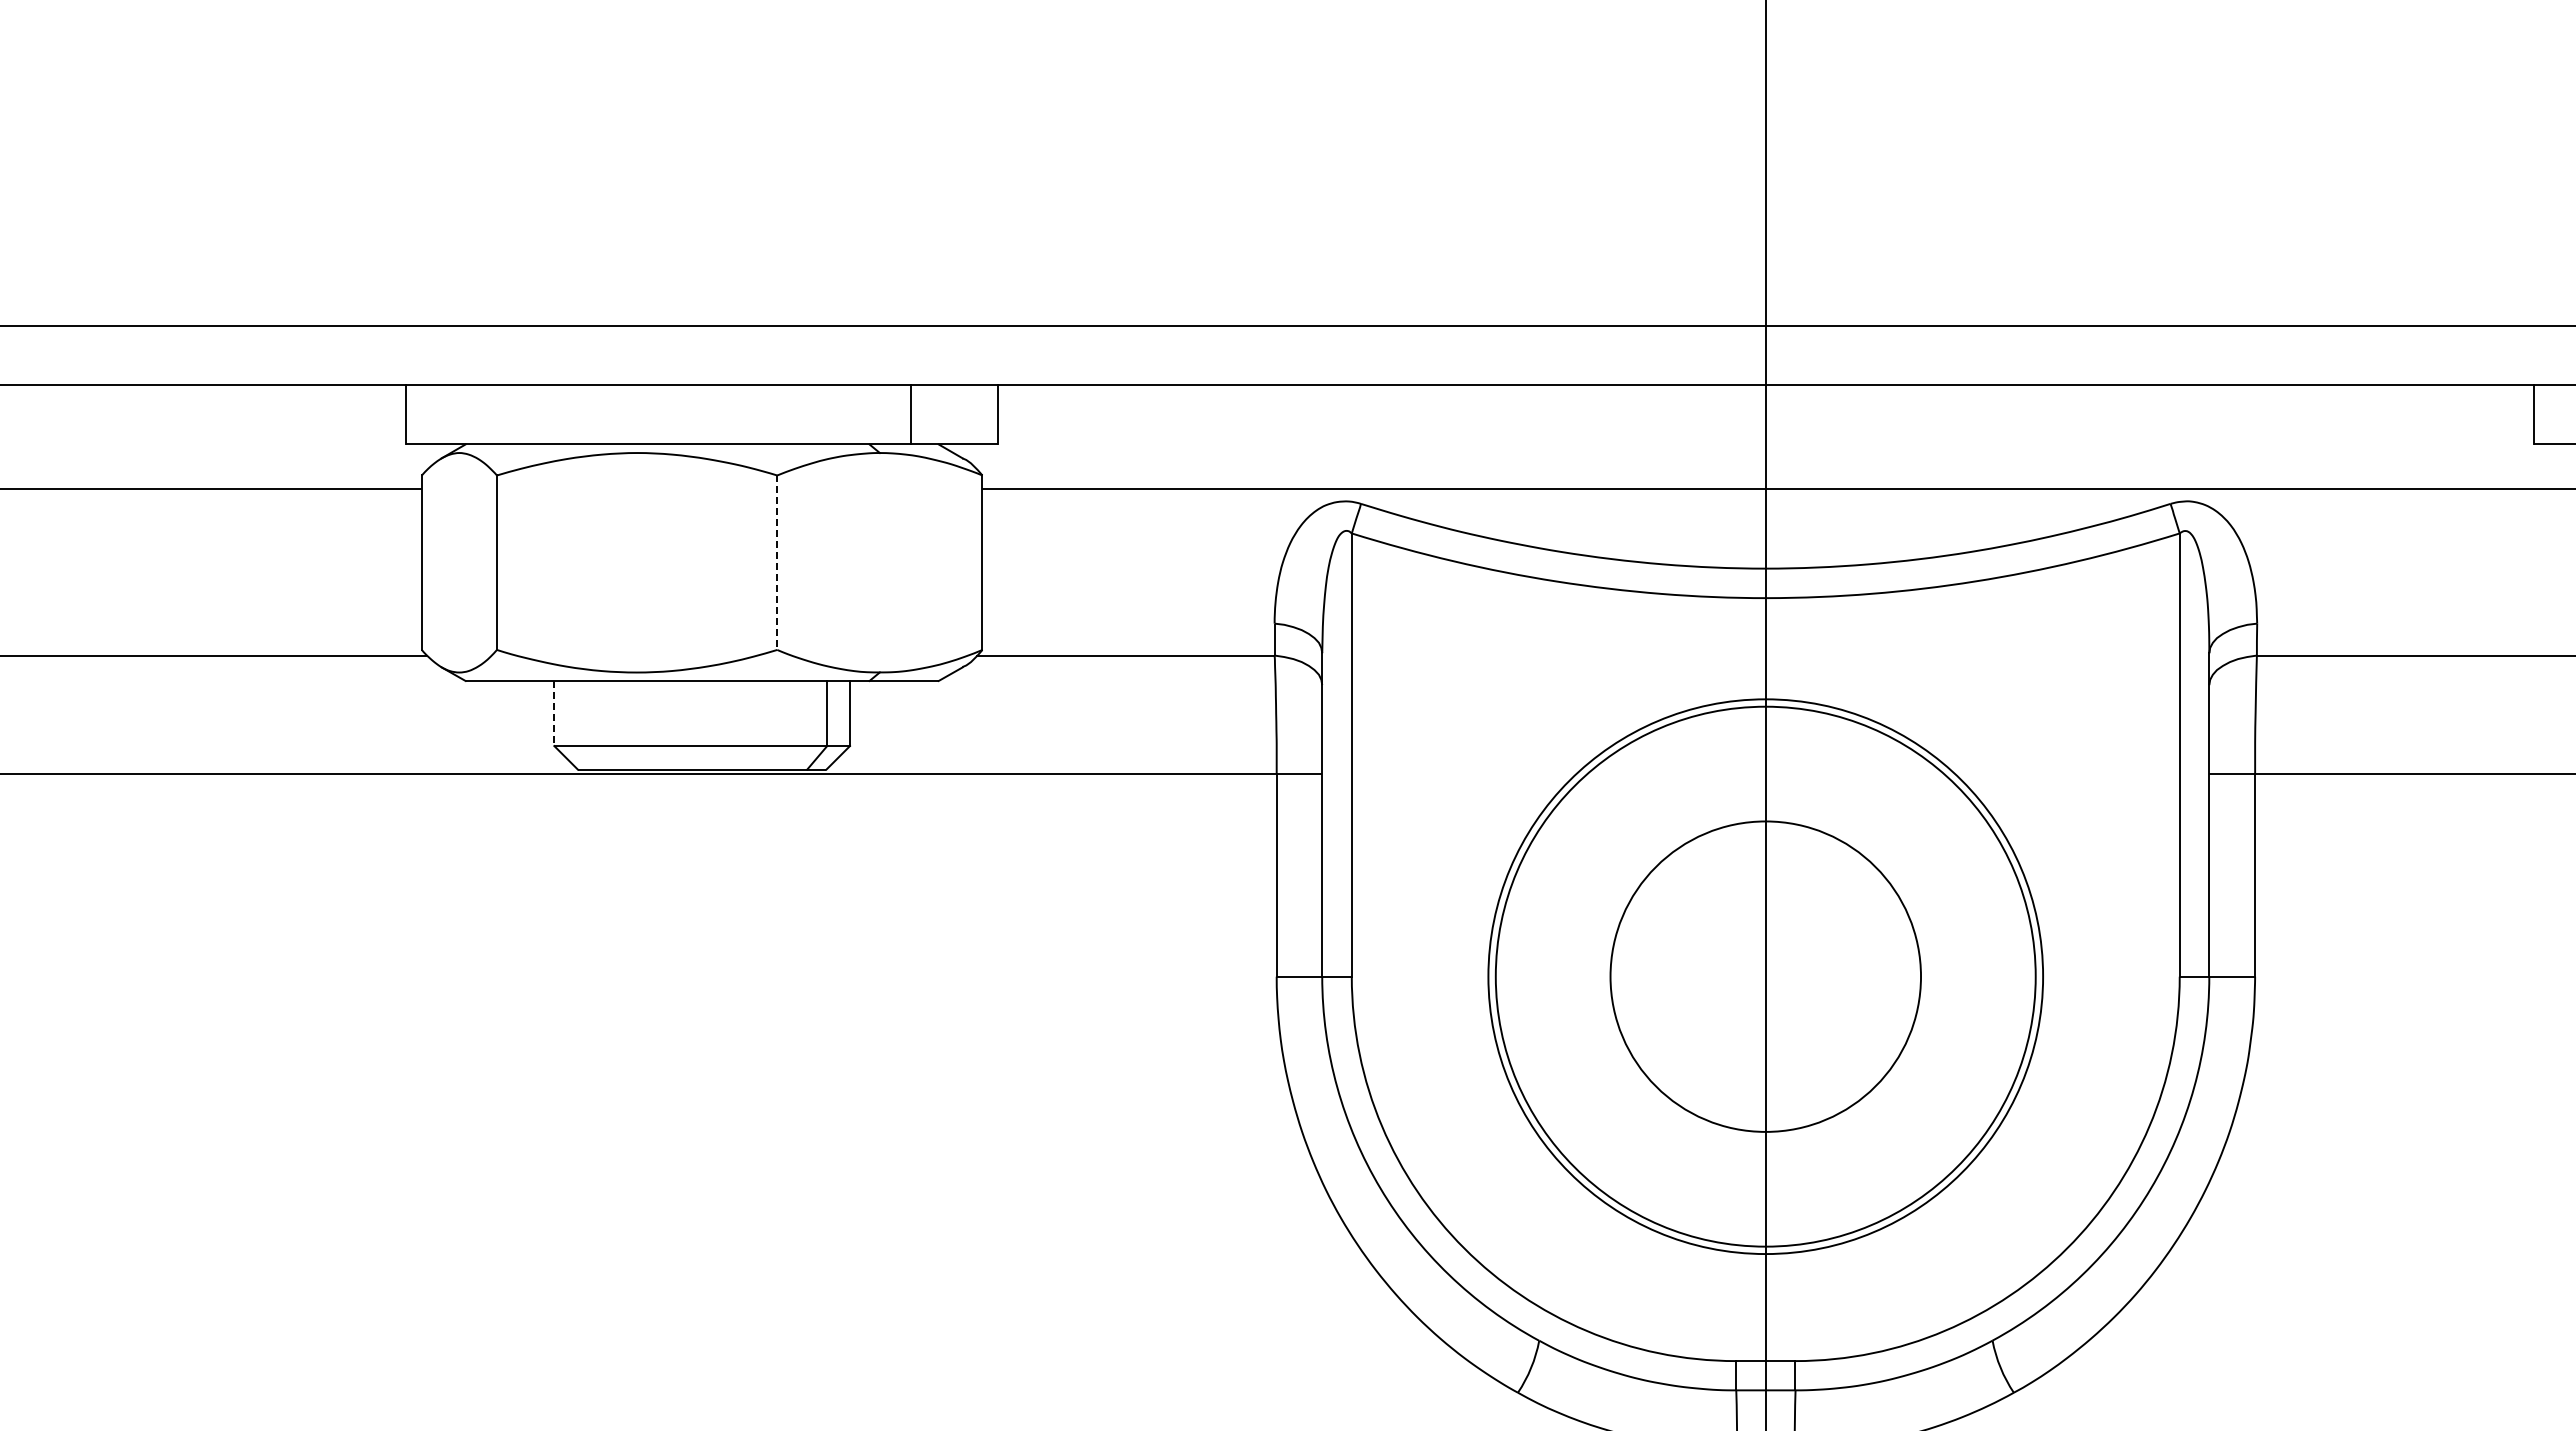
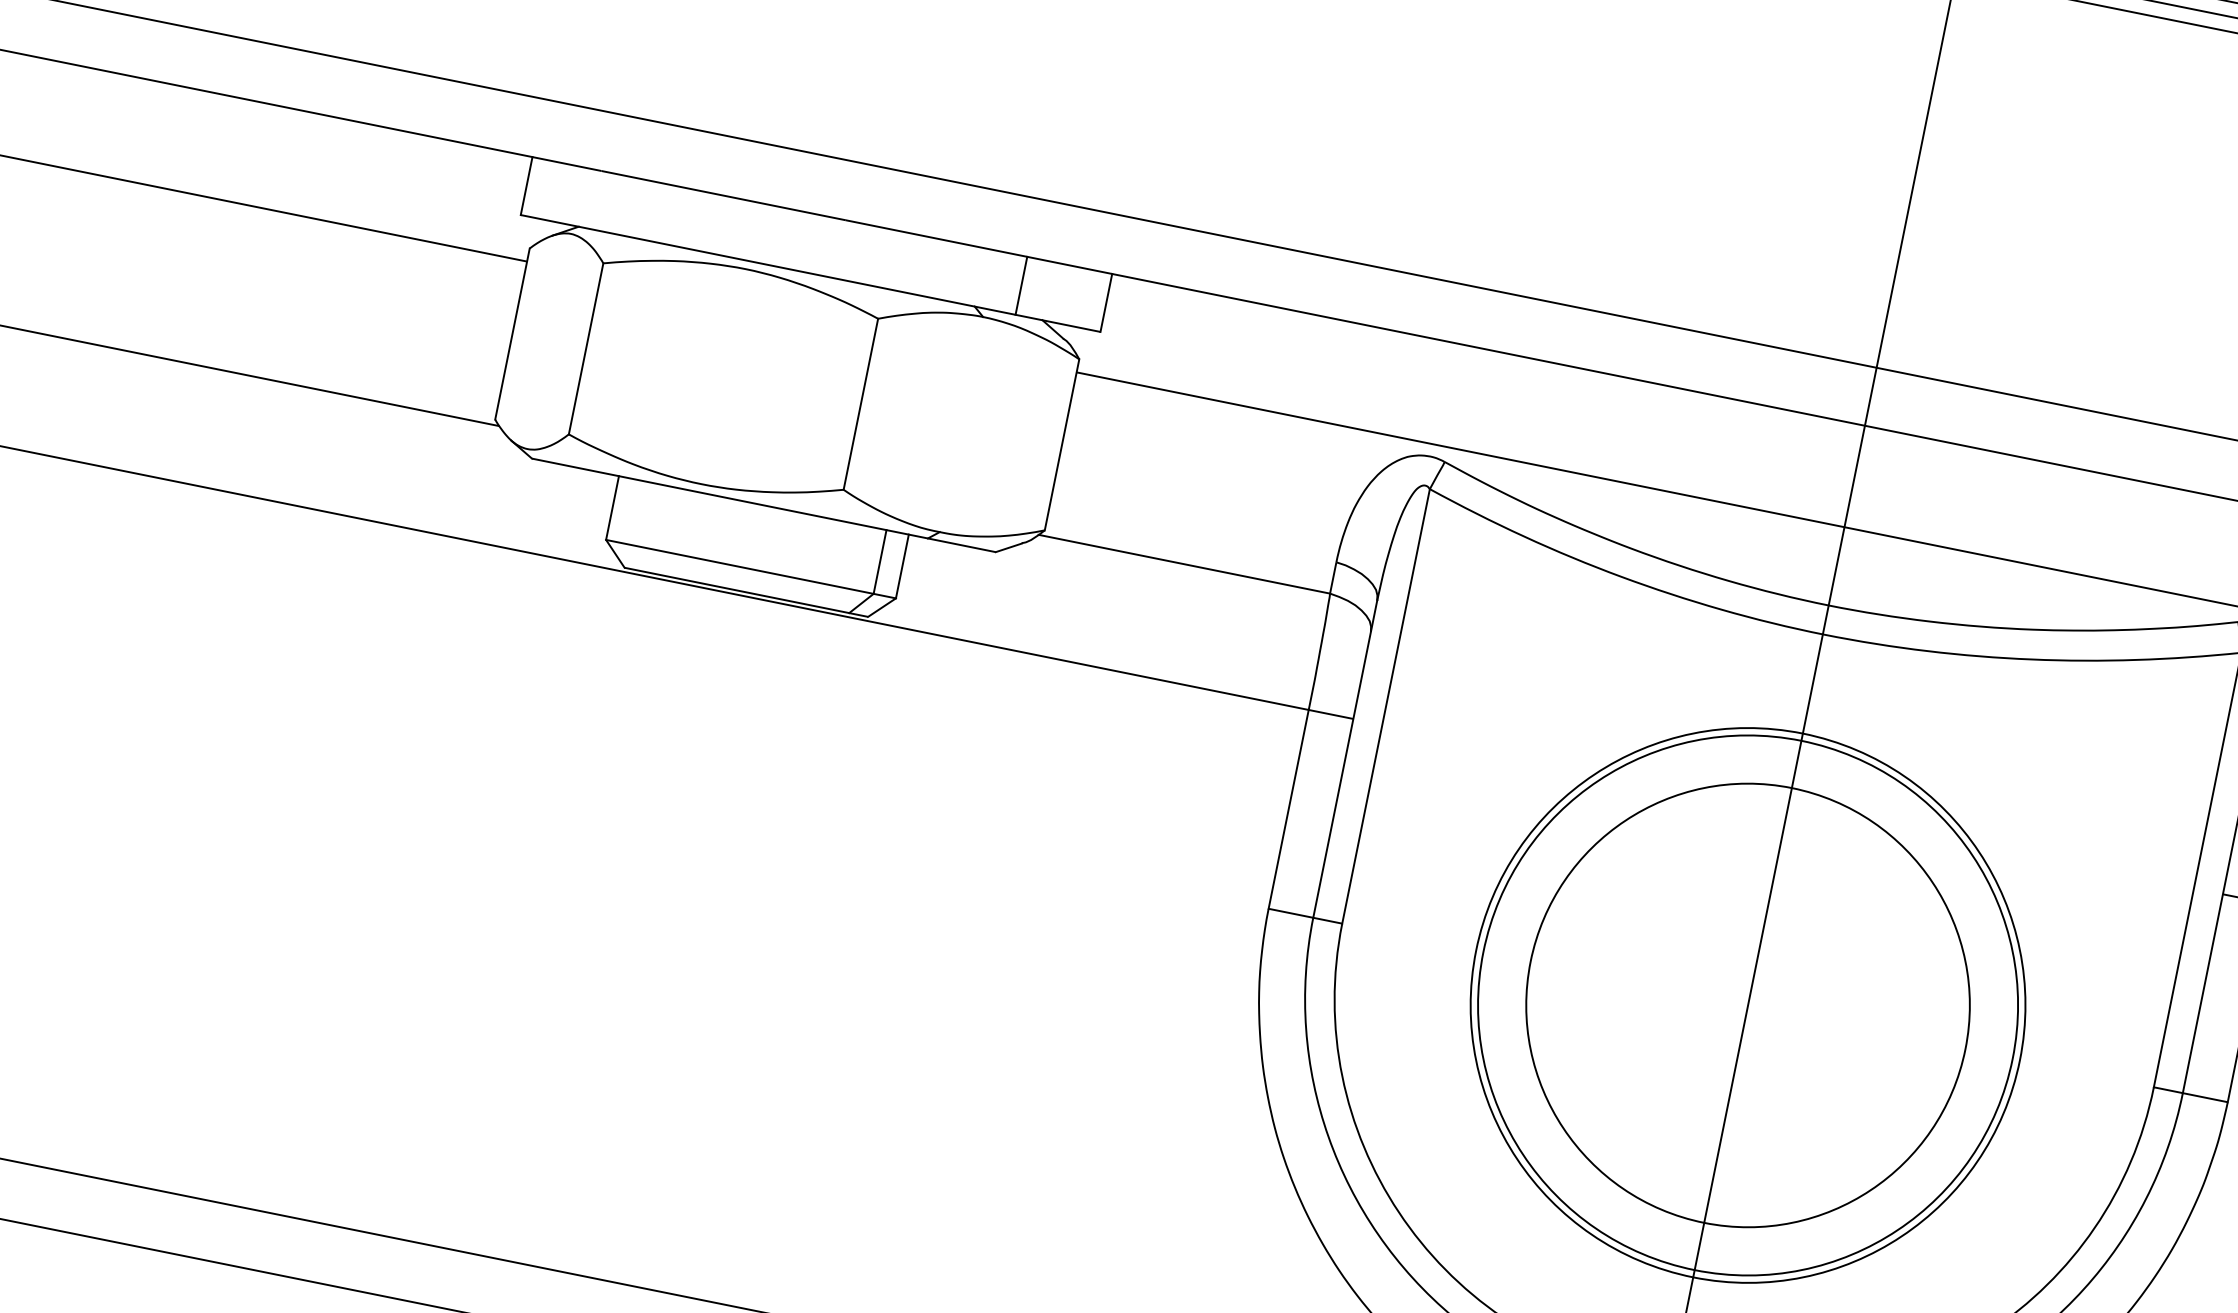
line: (777, 563) -> (860, 405), dashed -> solid
line: (554, 713) -> (612, 508), dashed -> solid
circle: (1765, 976) -> (1747, 1005), size x1.43

